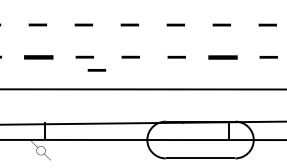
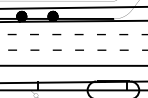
part: (37, 55) -> (34, 49), size x0.62
part: (221, 55) -> (123, 49), size x0.62
part: (95, 70) -> (62, 56), removed

